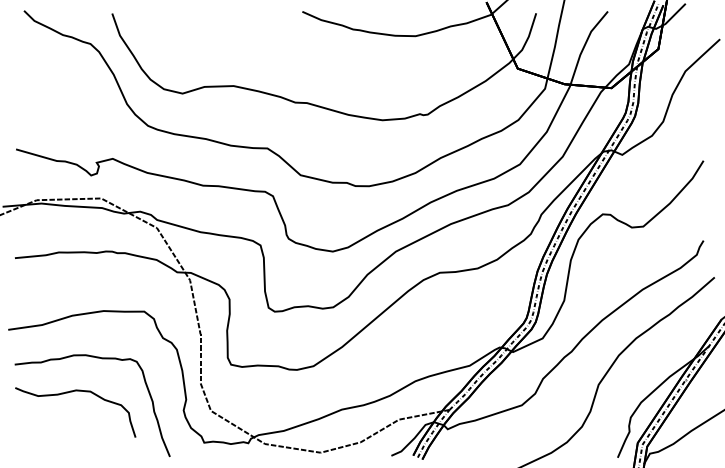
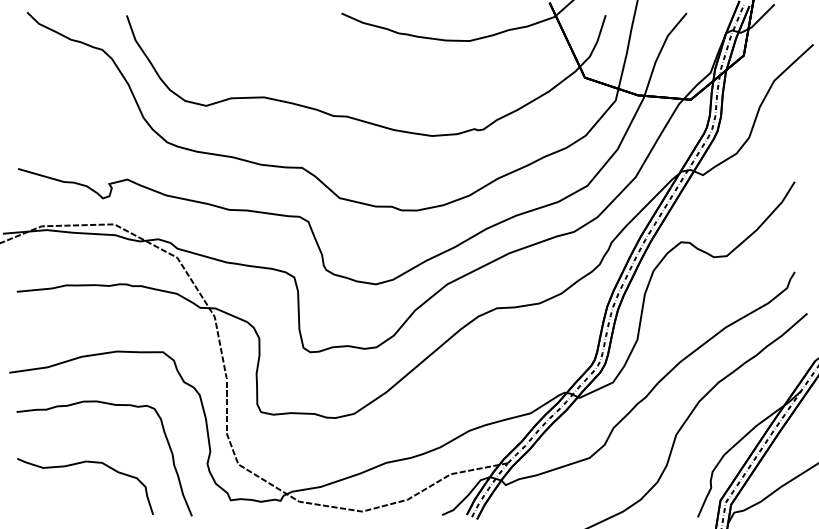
curve: (72, 392) -> (81, 463), moved

